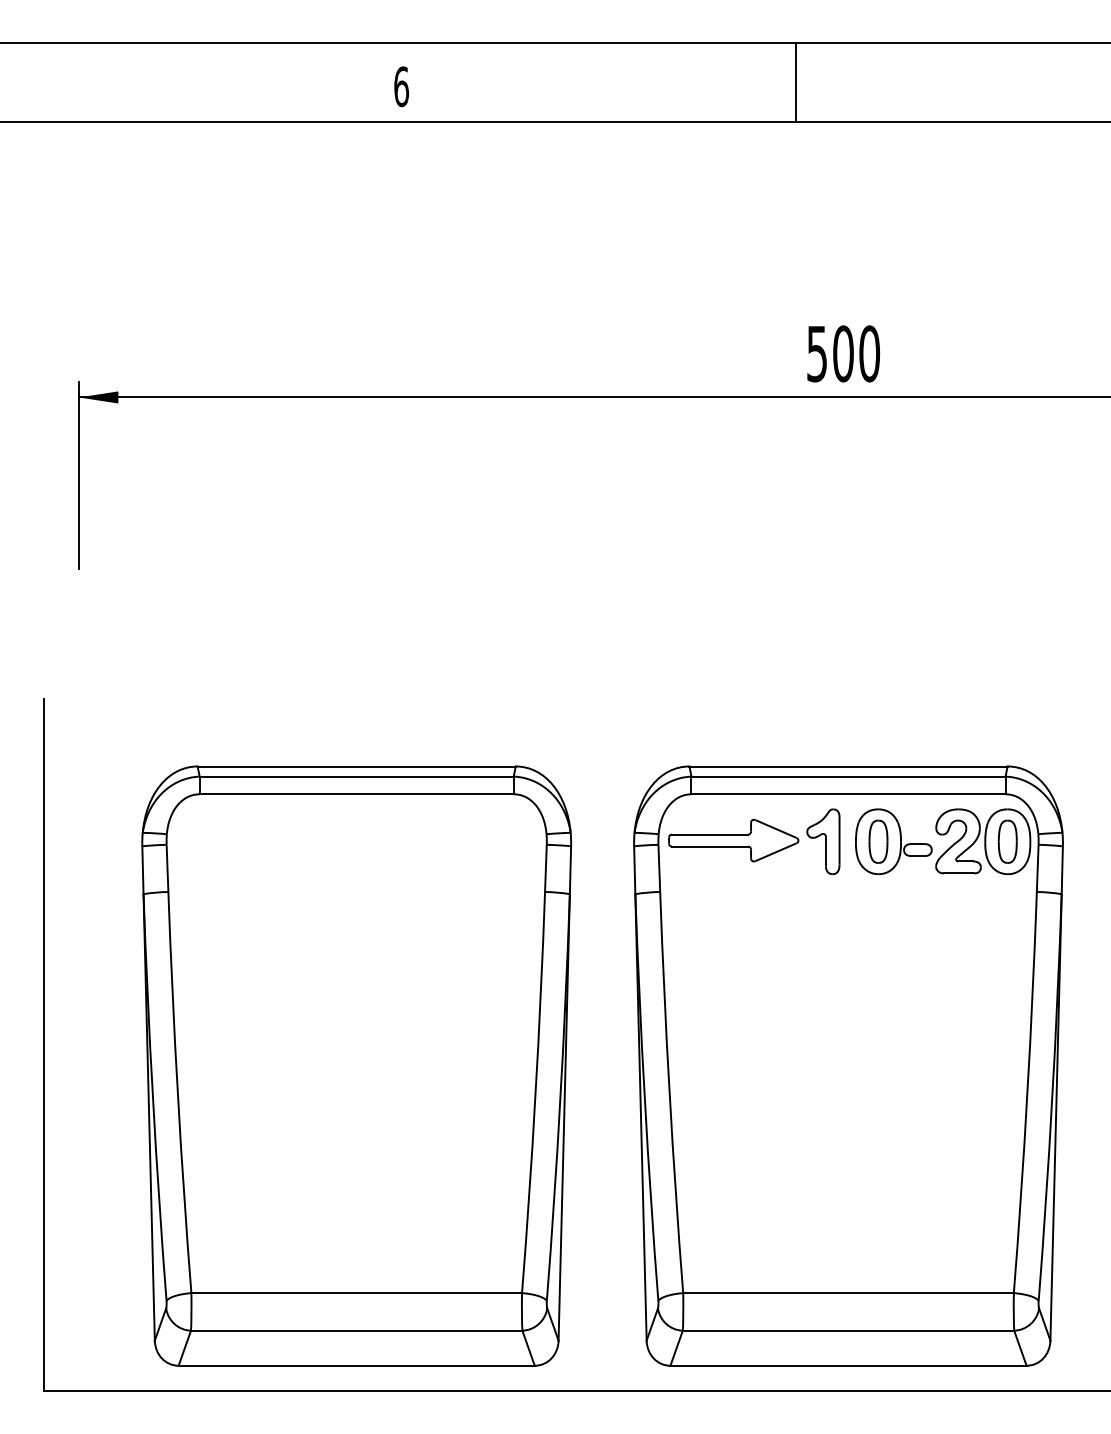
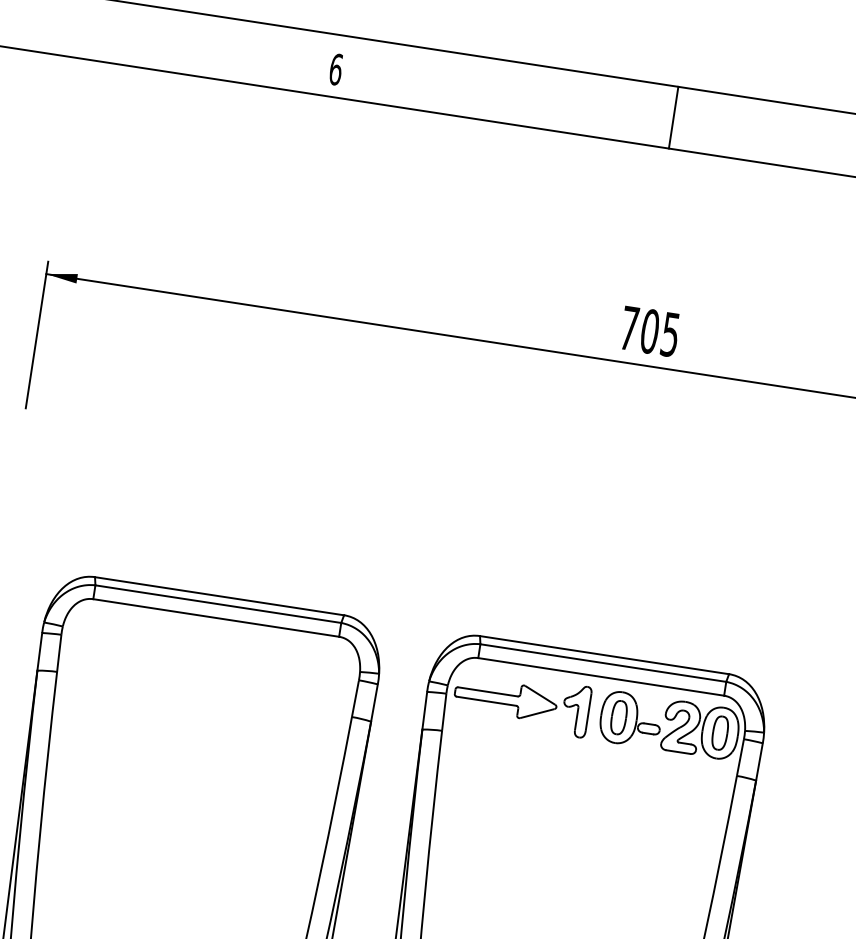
line: (796, 82) -> (673, 117), moved
text: (843, 353) -> (650, 331), 500 -> 705

